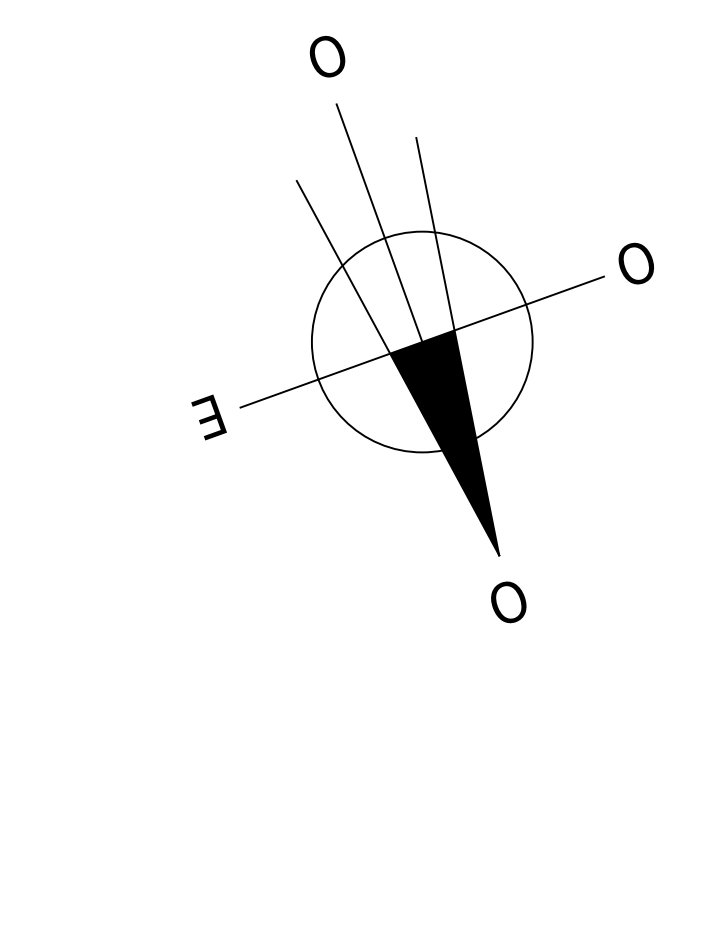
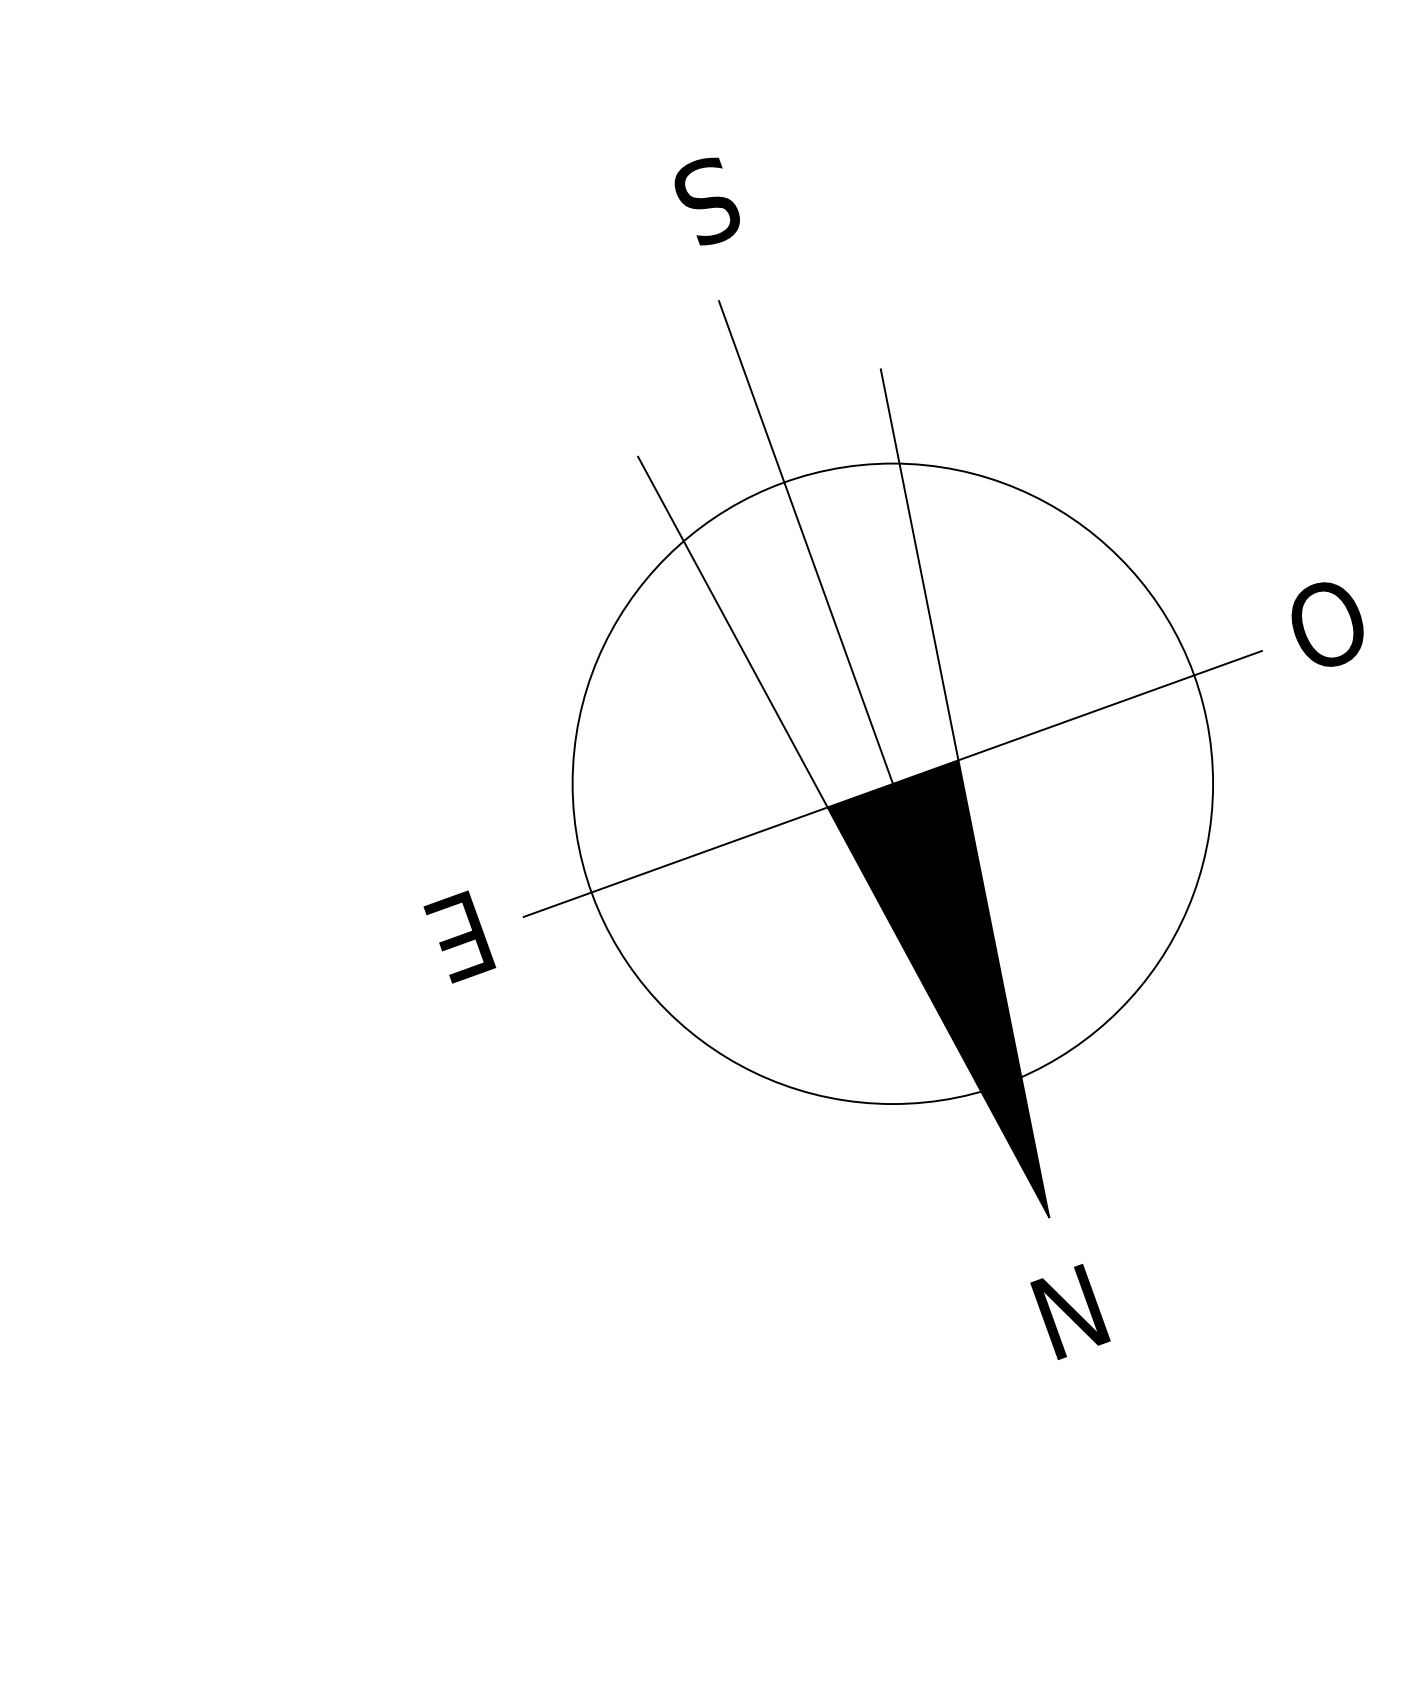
text: (327, 55) -> (700, 201), O -> S
circle: (421, 341) -> (891, 782), size x1.43
text: (509, 601) -> (1070, 1310), O -> N

